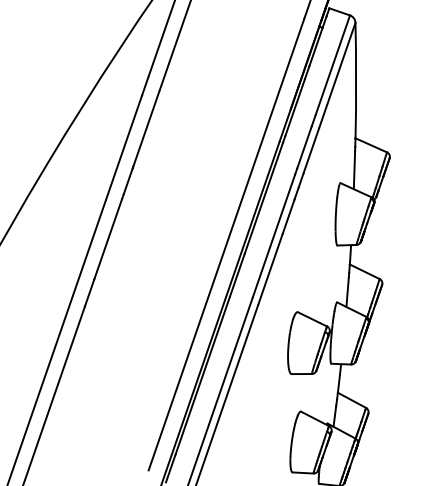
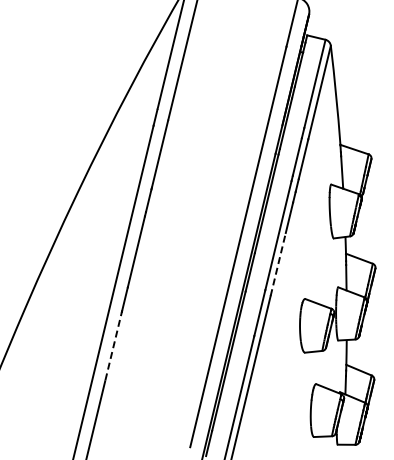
line: (270, 269) -> (278, 264), solid -> dashed
line: (71, 344) -> (113, 345), solid -> dashed

